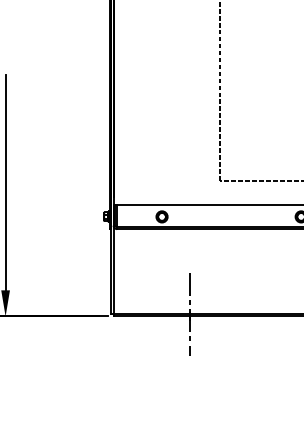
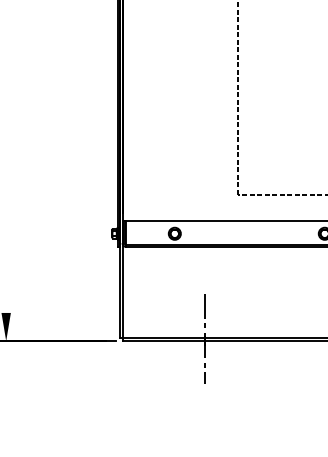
line: (5, 182) -> (6, 196), removed

